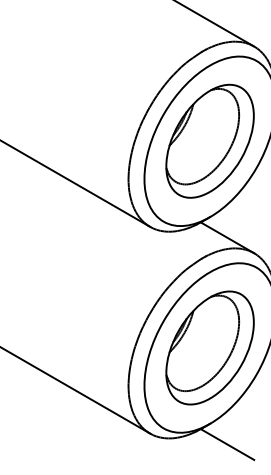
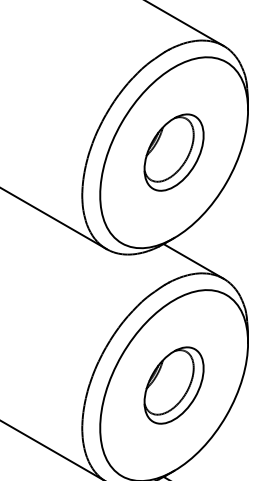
part: (209, 140) -> (173, 151), size x0.6
part: (209, 347) -> (173, 384), size x0.6

